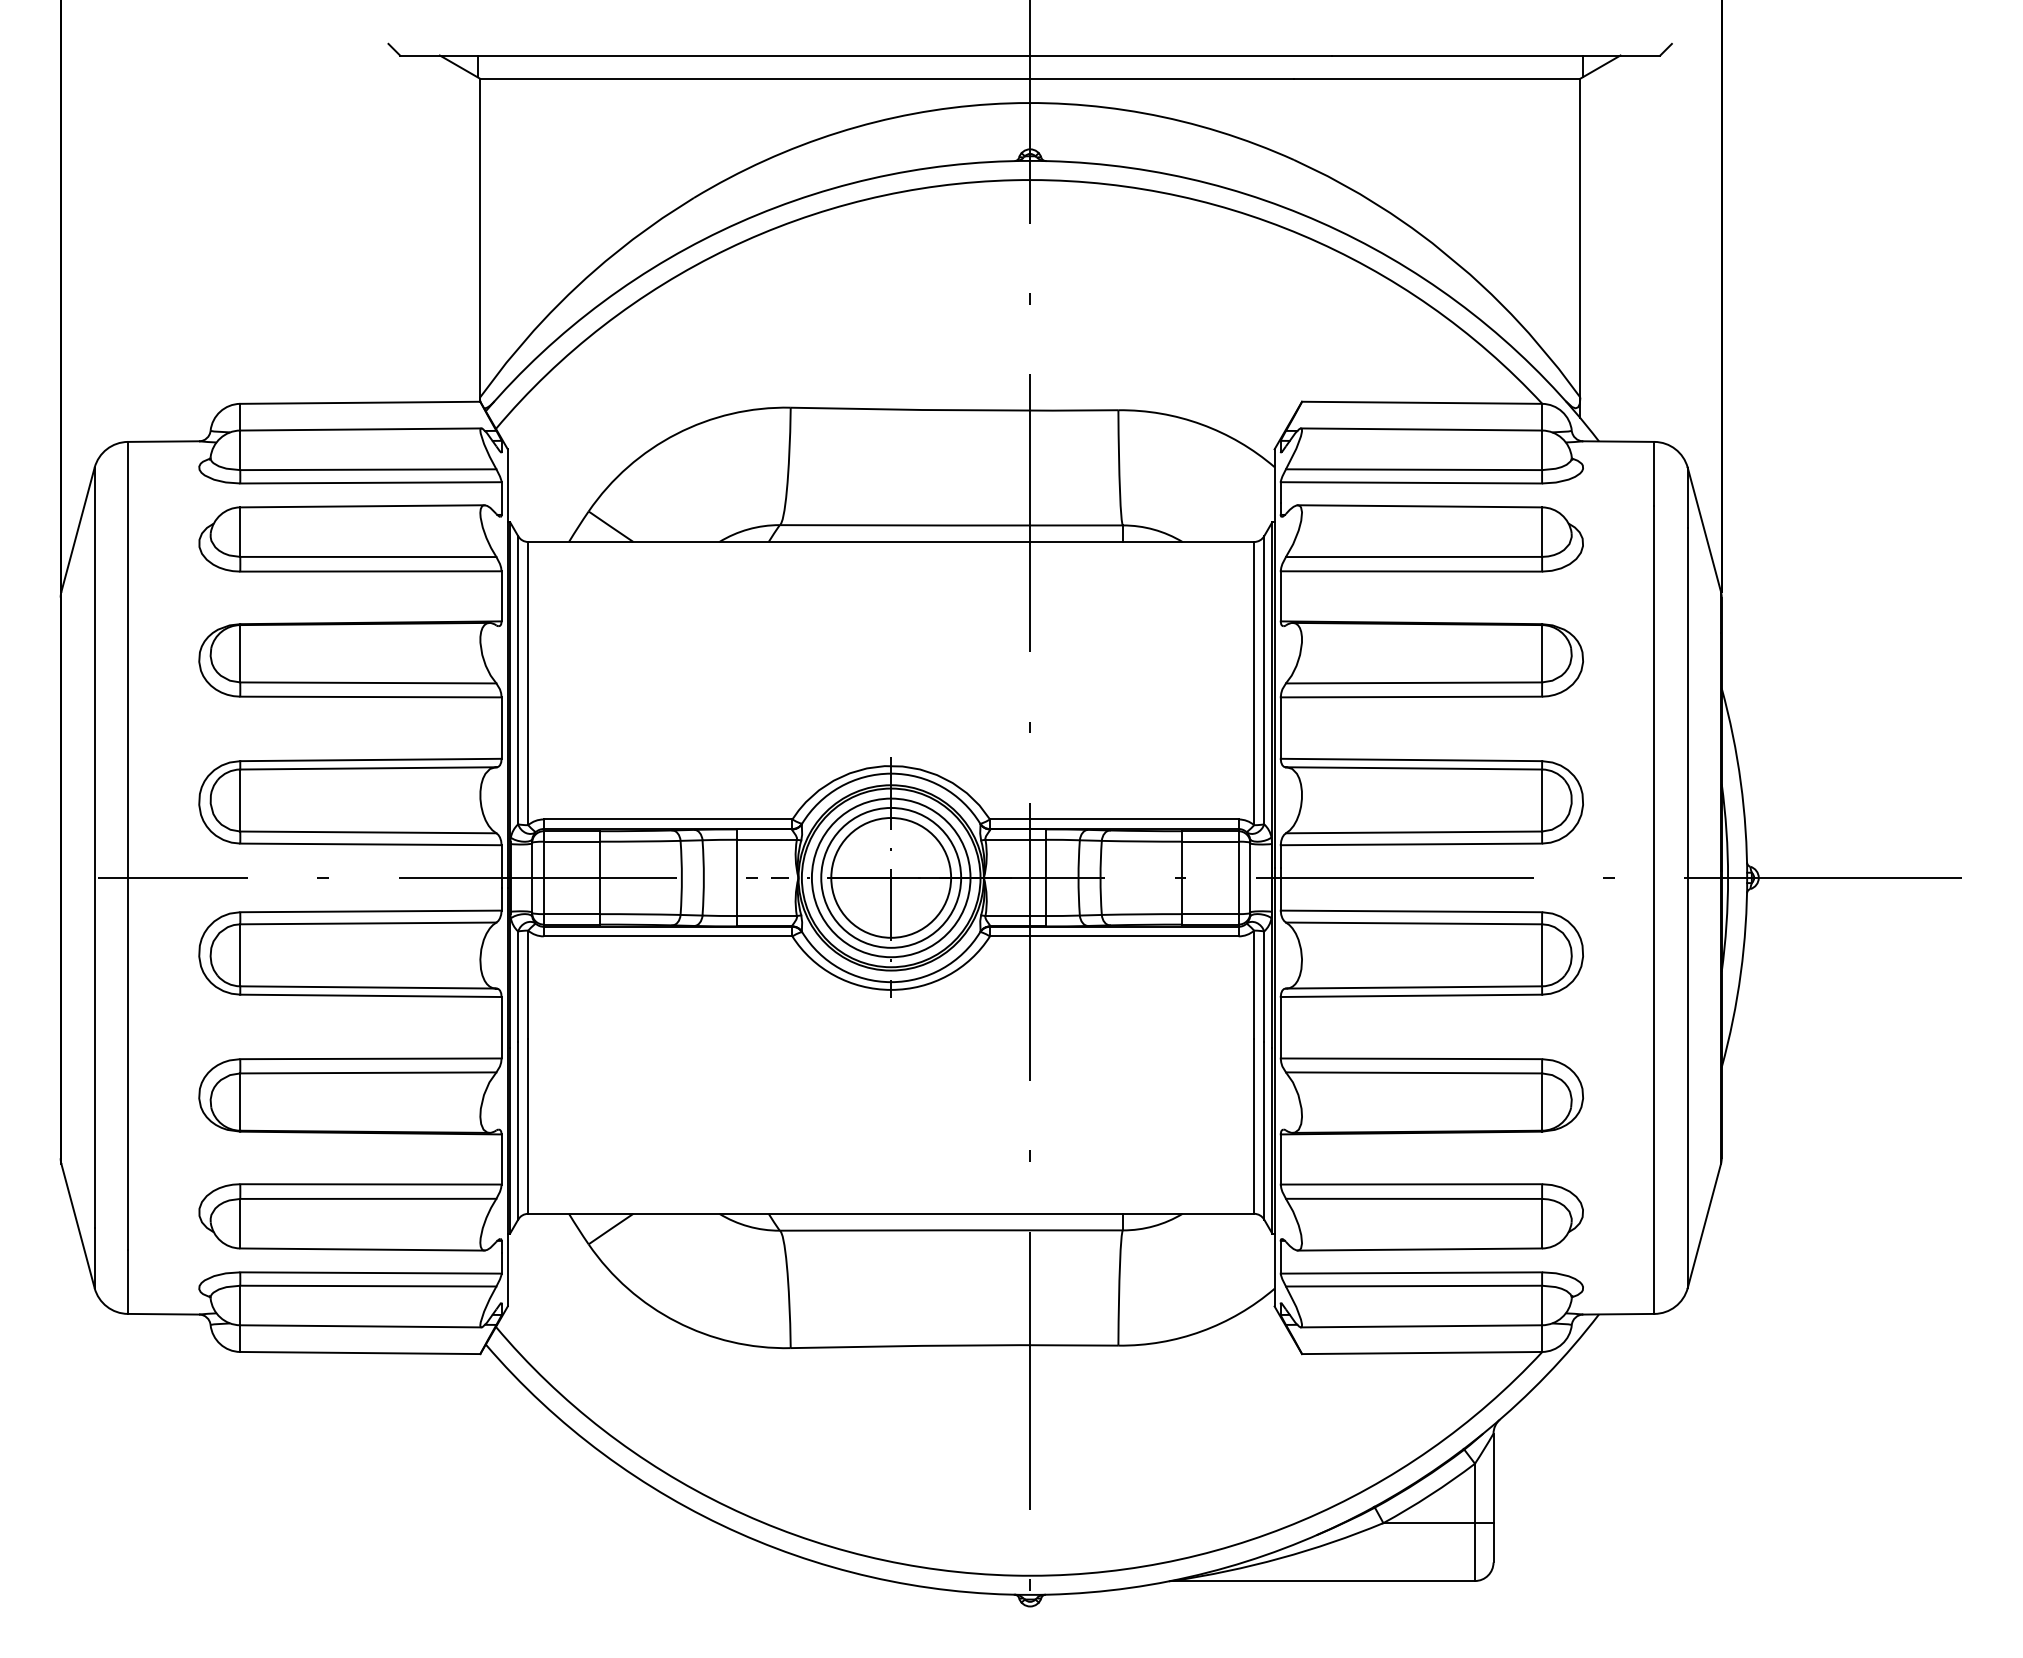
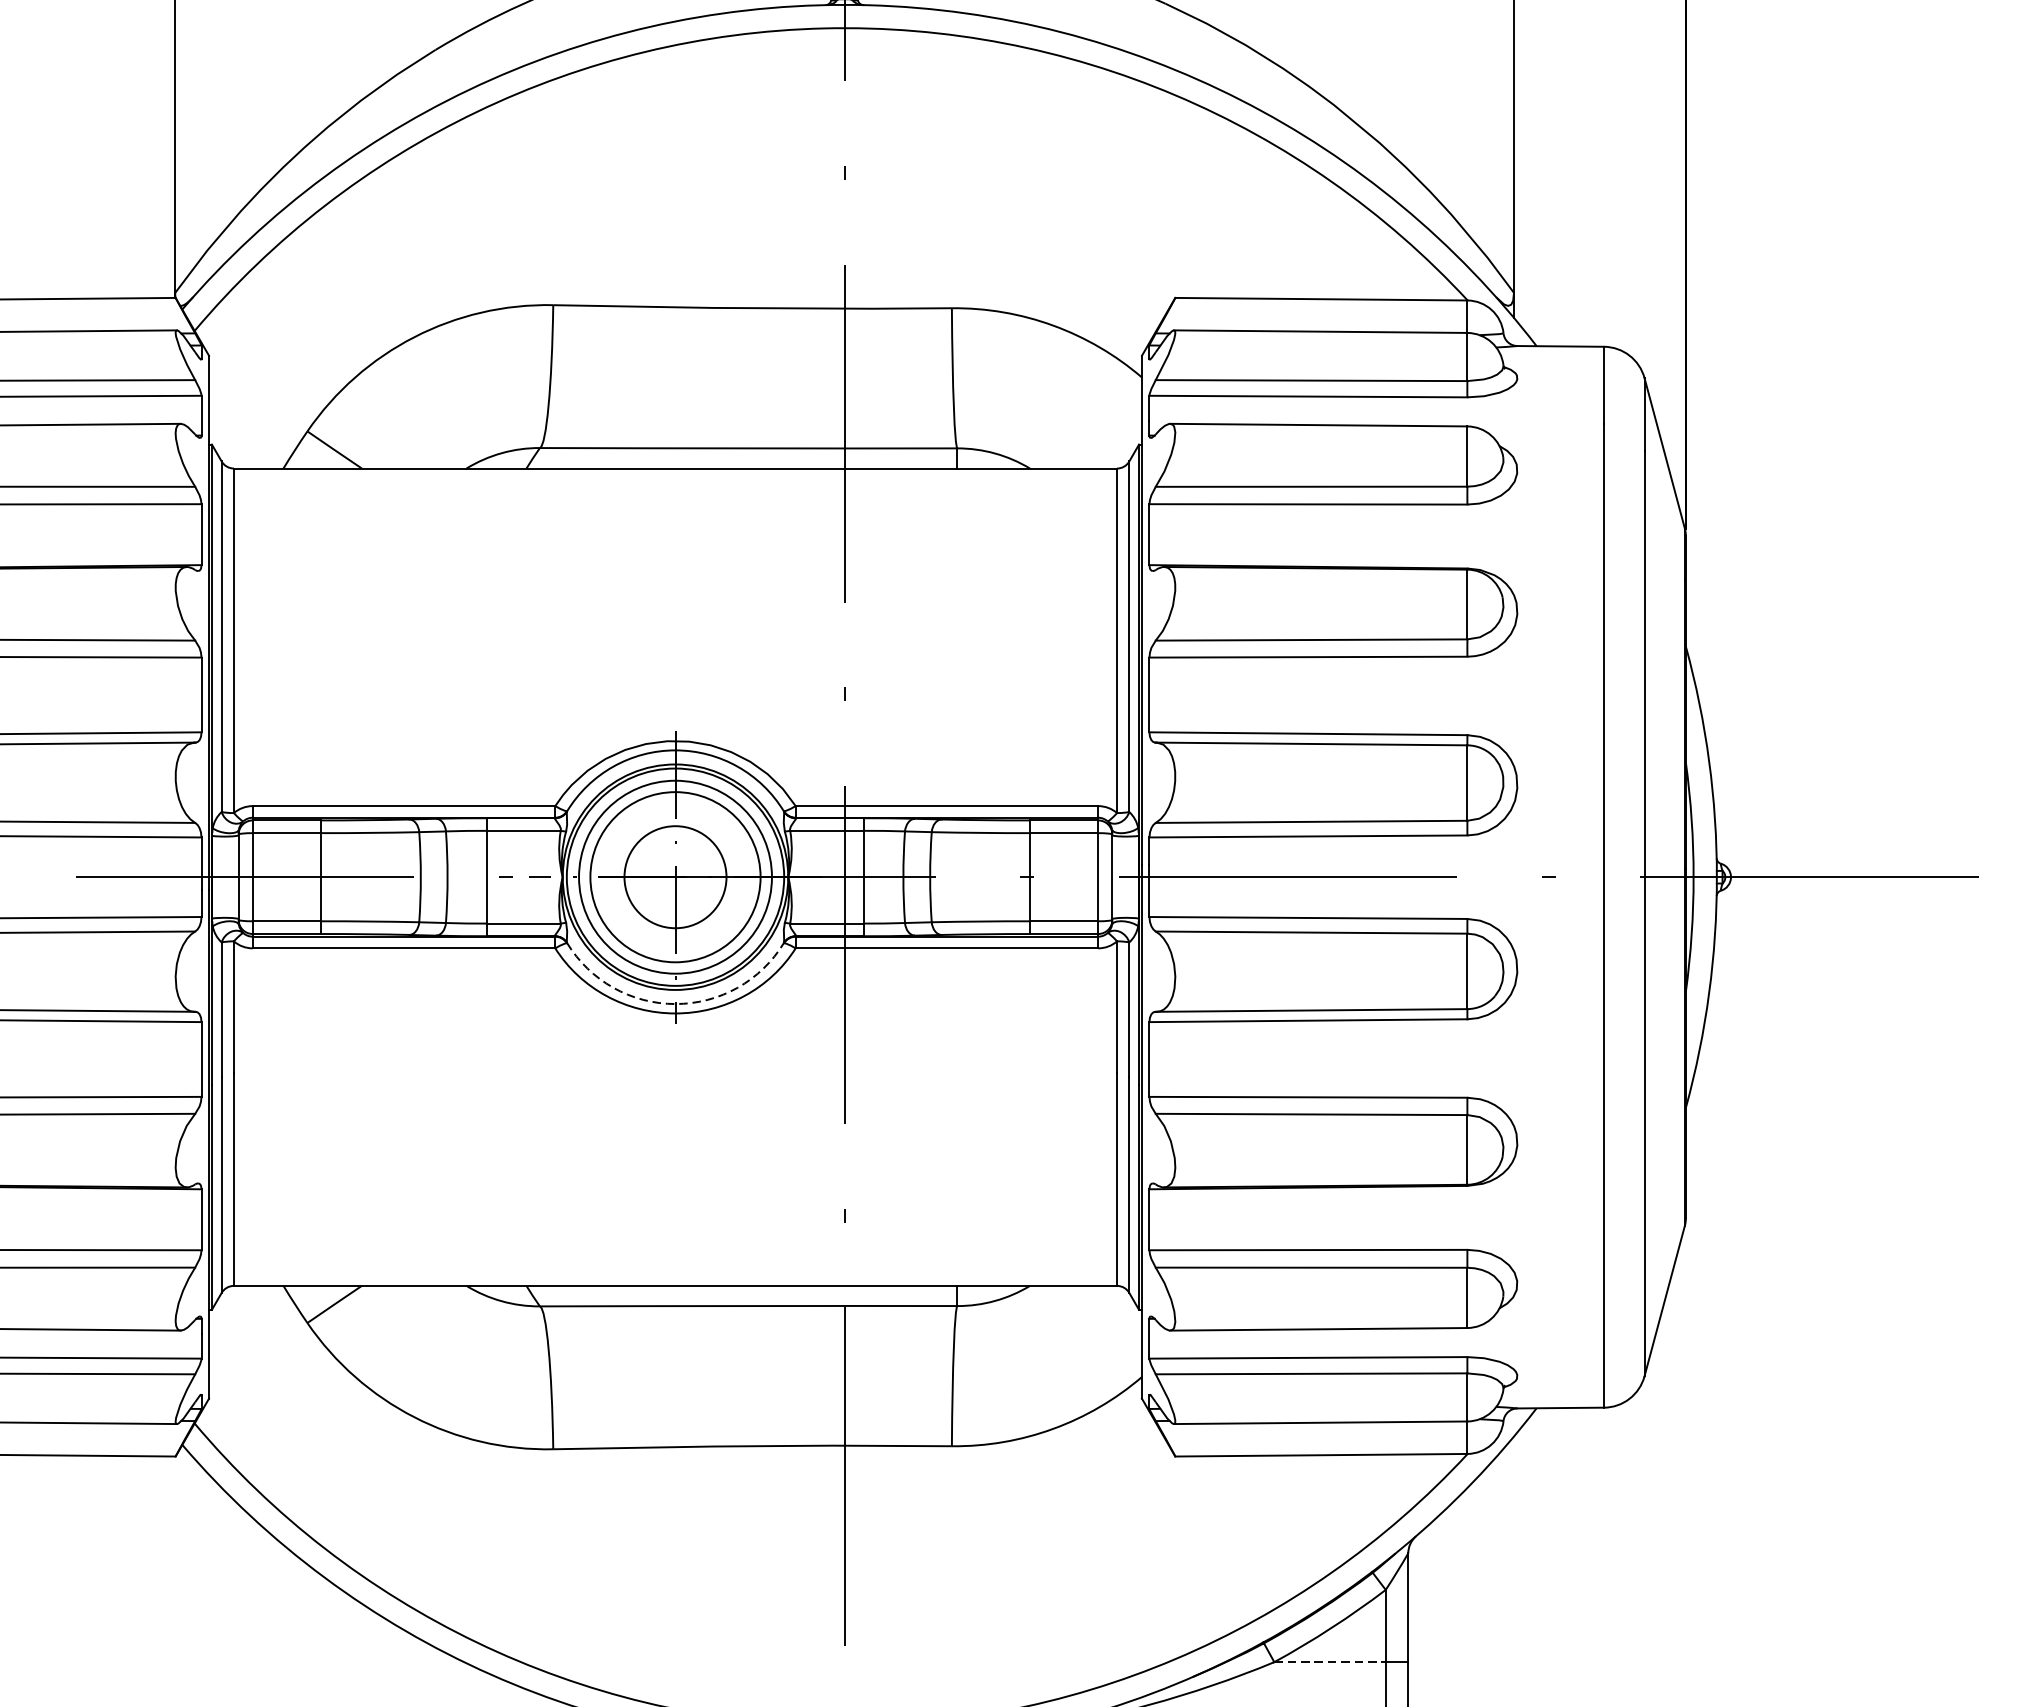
circle: (891, 877) -> (675, 876), size x0.7
arc: (891, 982) -> (675, 1004), solid -> dashed
line: (1429, 1523) -> (1330, 1662), solid -> dashed

